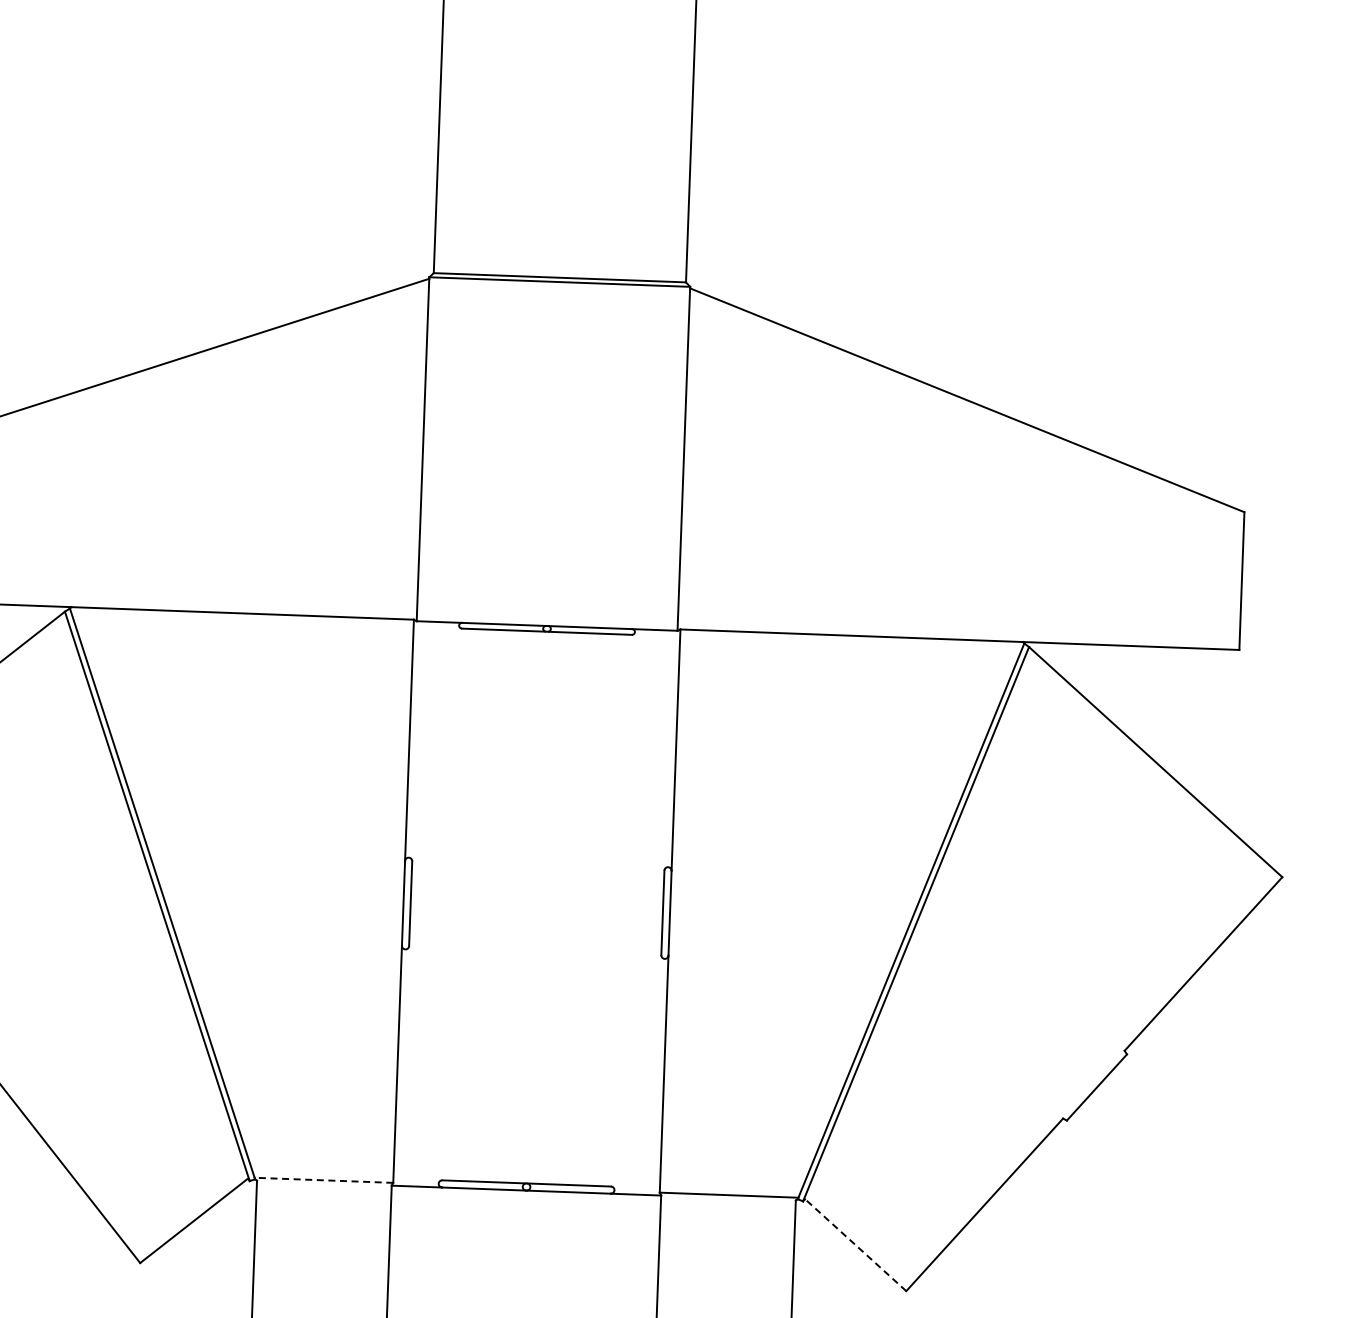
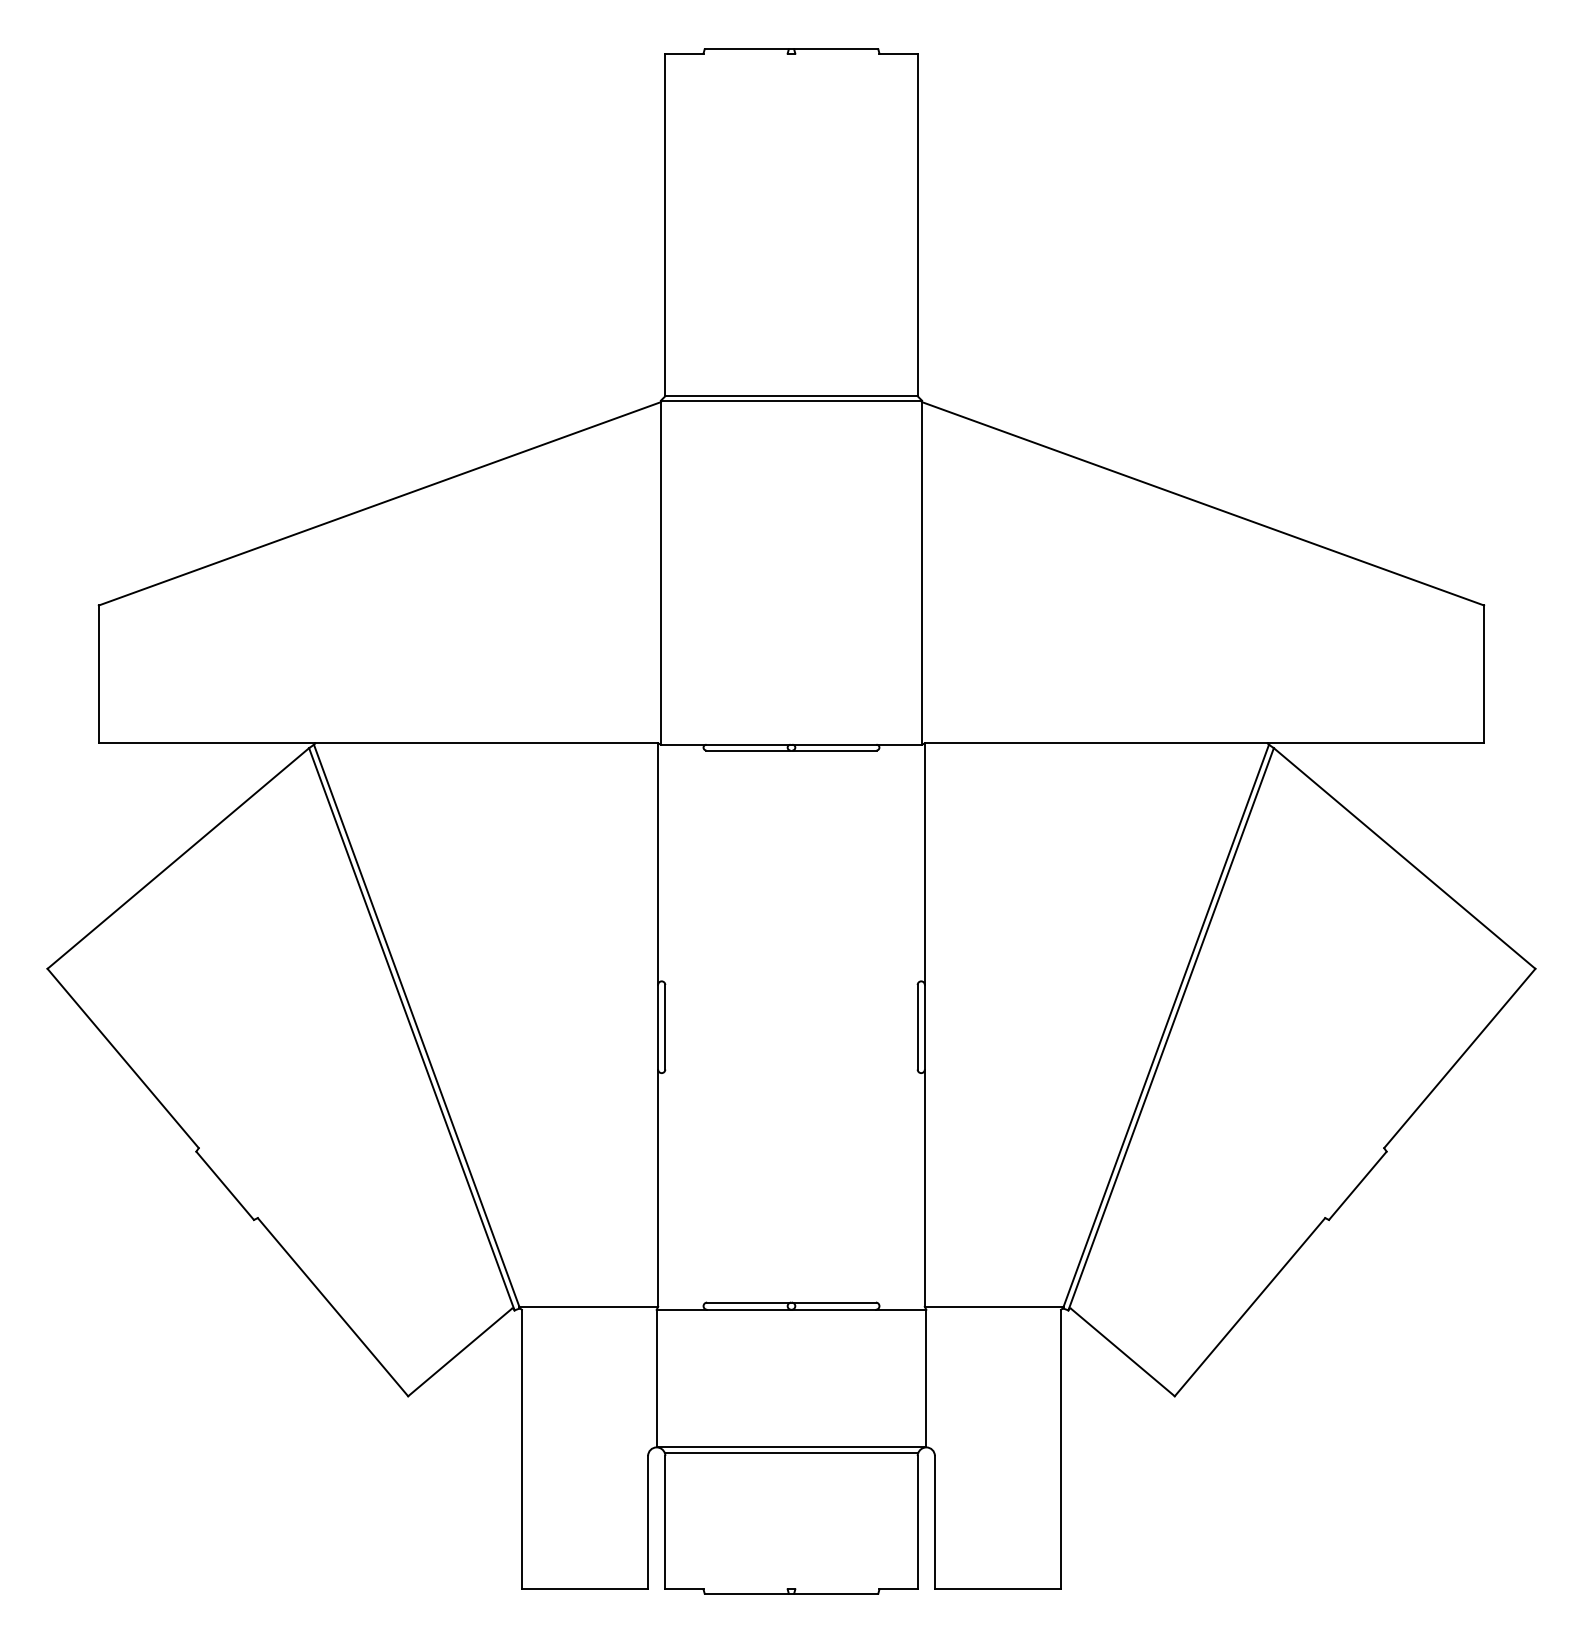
line: (323, 1179) -> (588, 1306), dashed -> solid
line: (855, 1245) -> (1122, 1352), dashed -> solid

